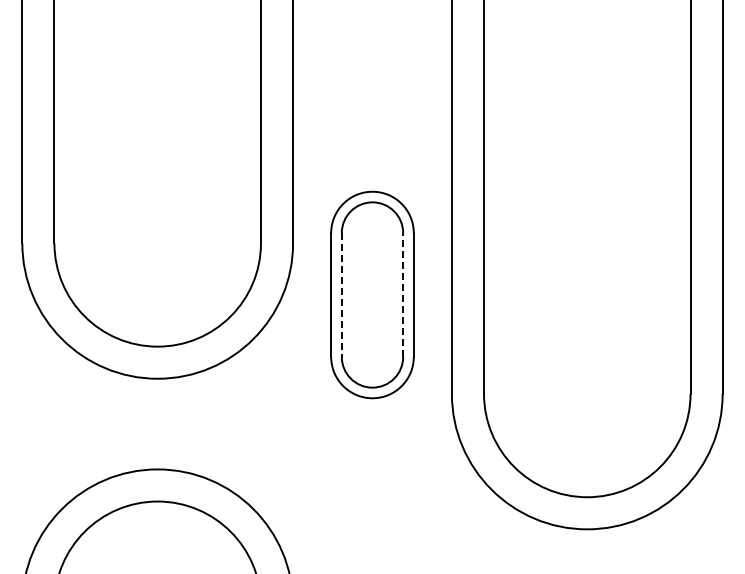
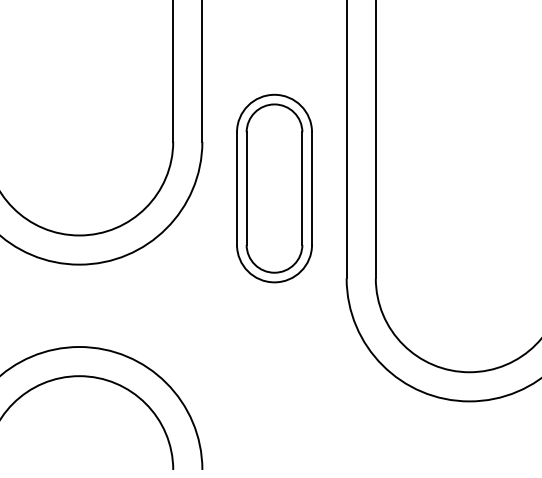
line: (341, 295) -> (246, 189), dashed -> solid
line: (403, 295) -> (302, 189), dashed -> solid

